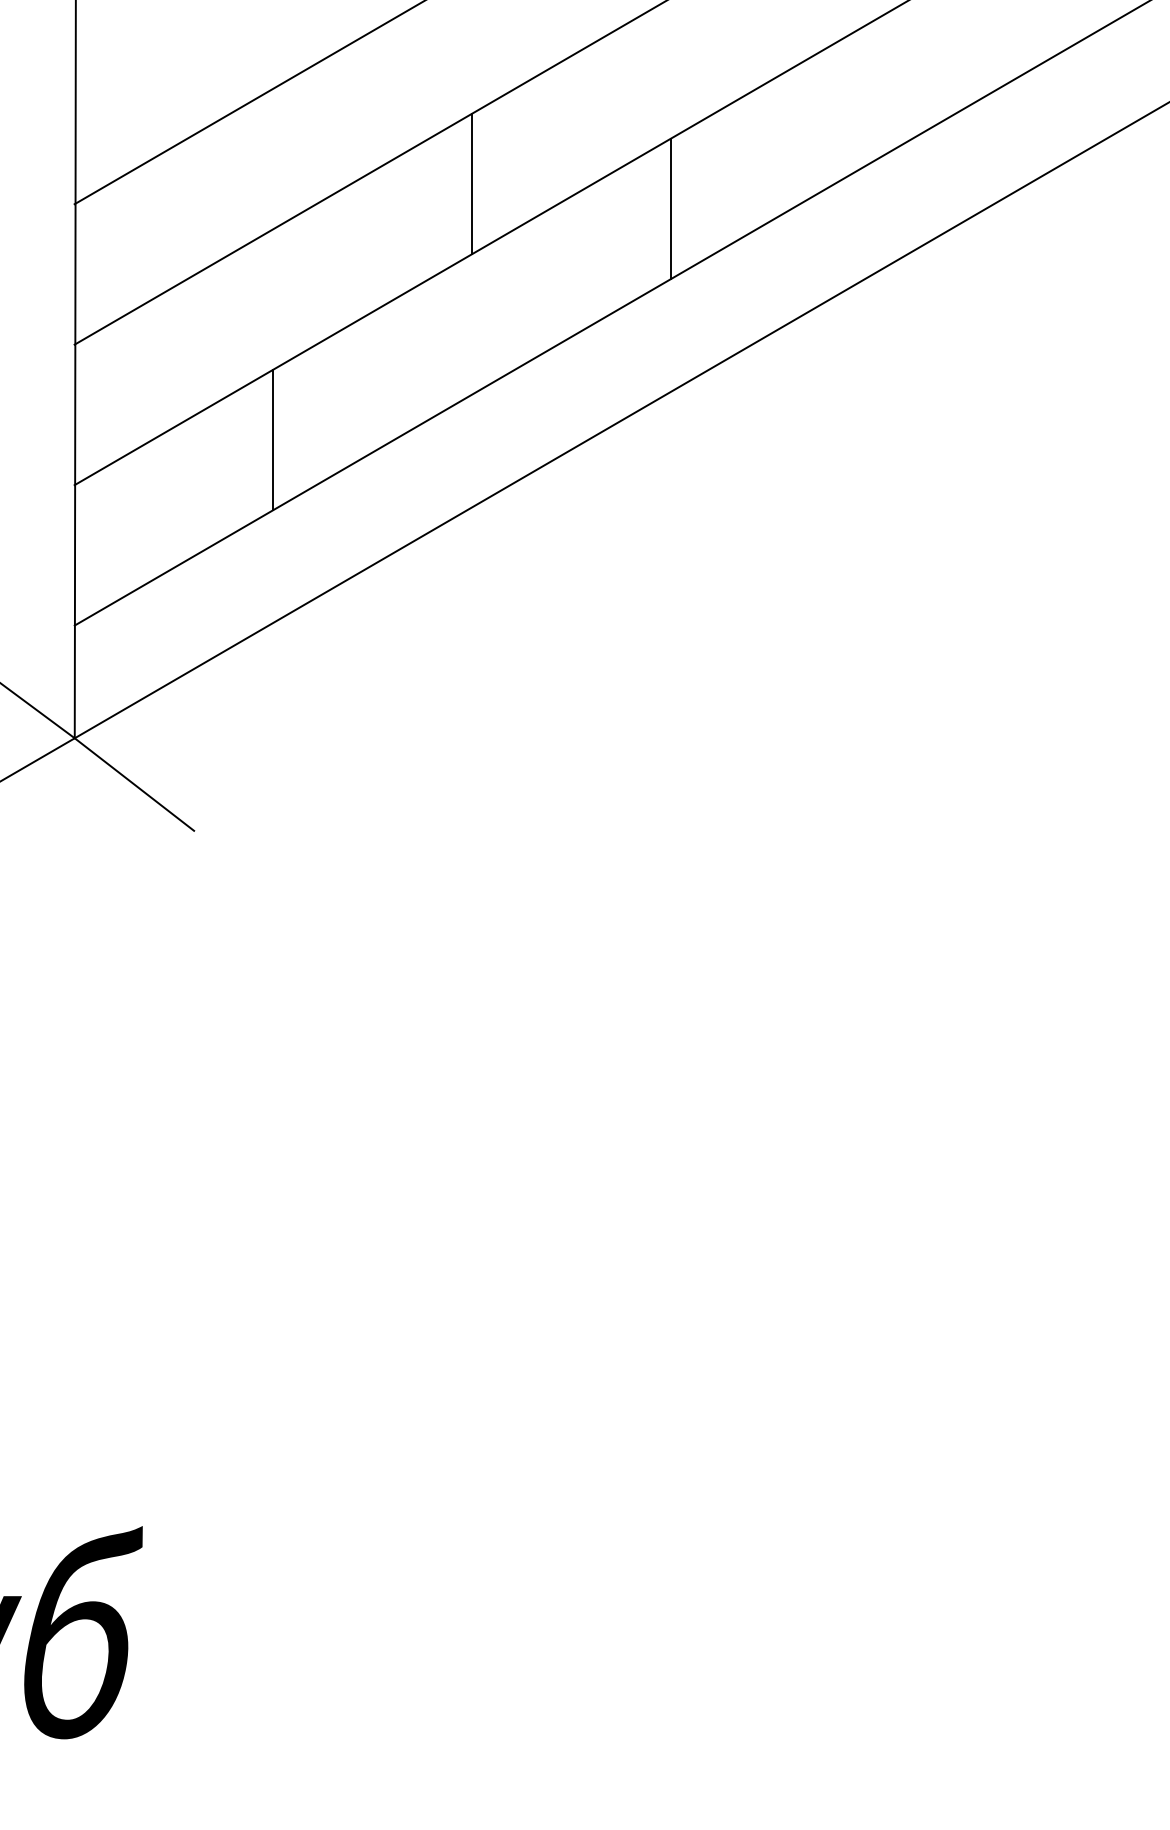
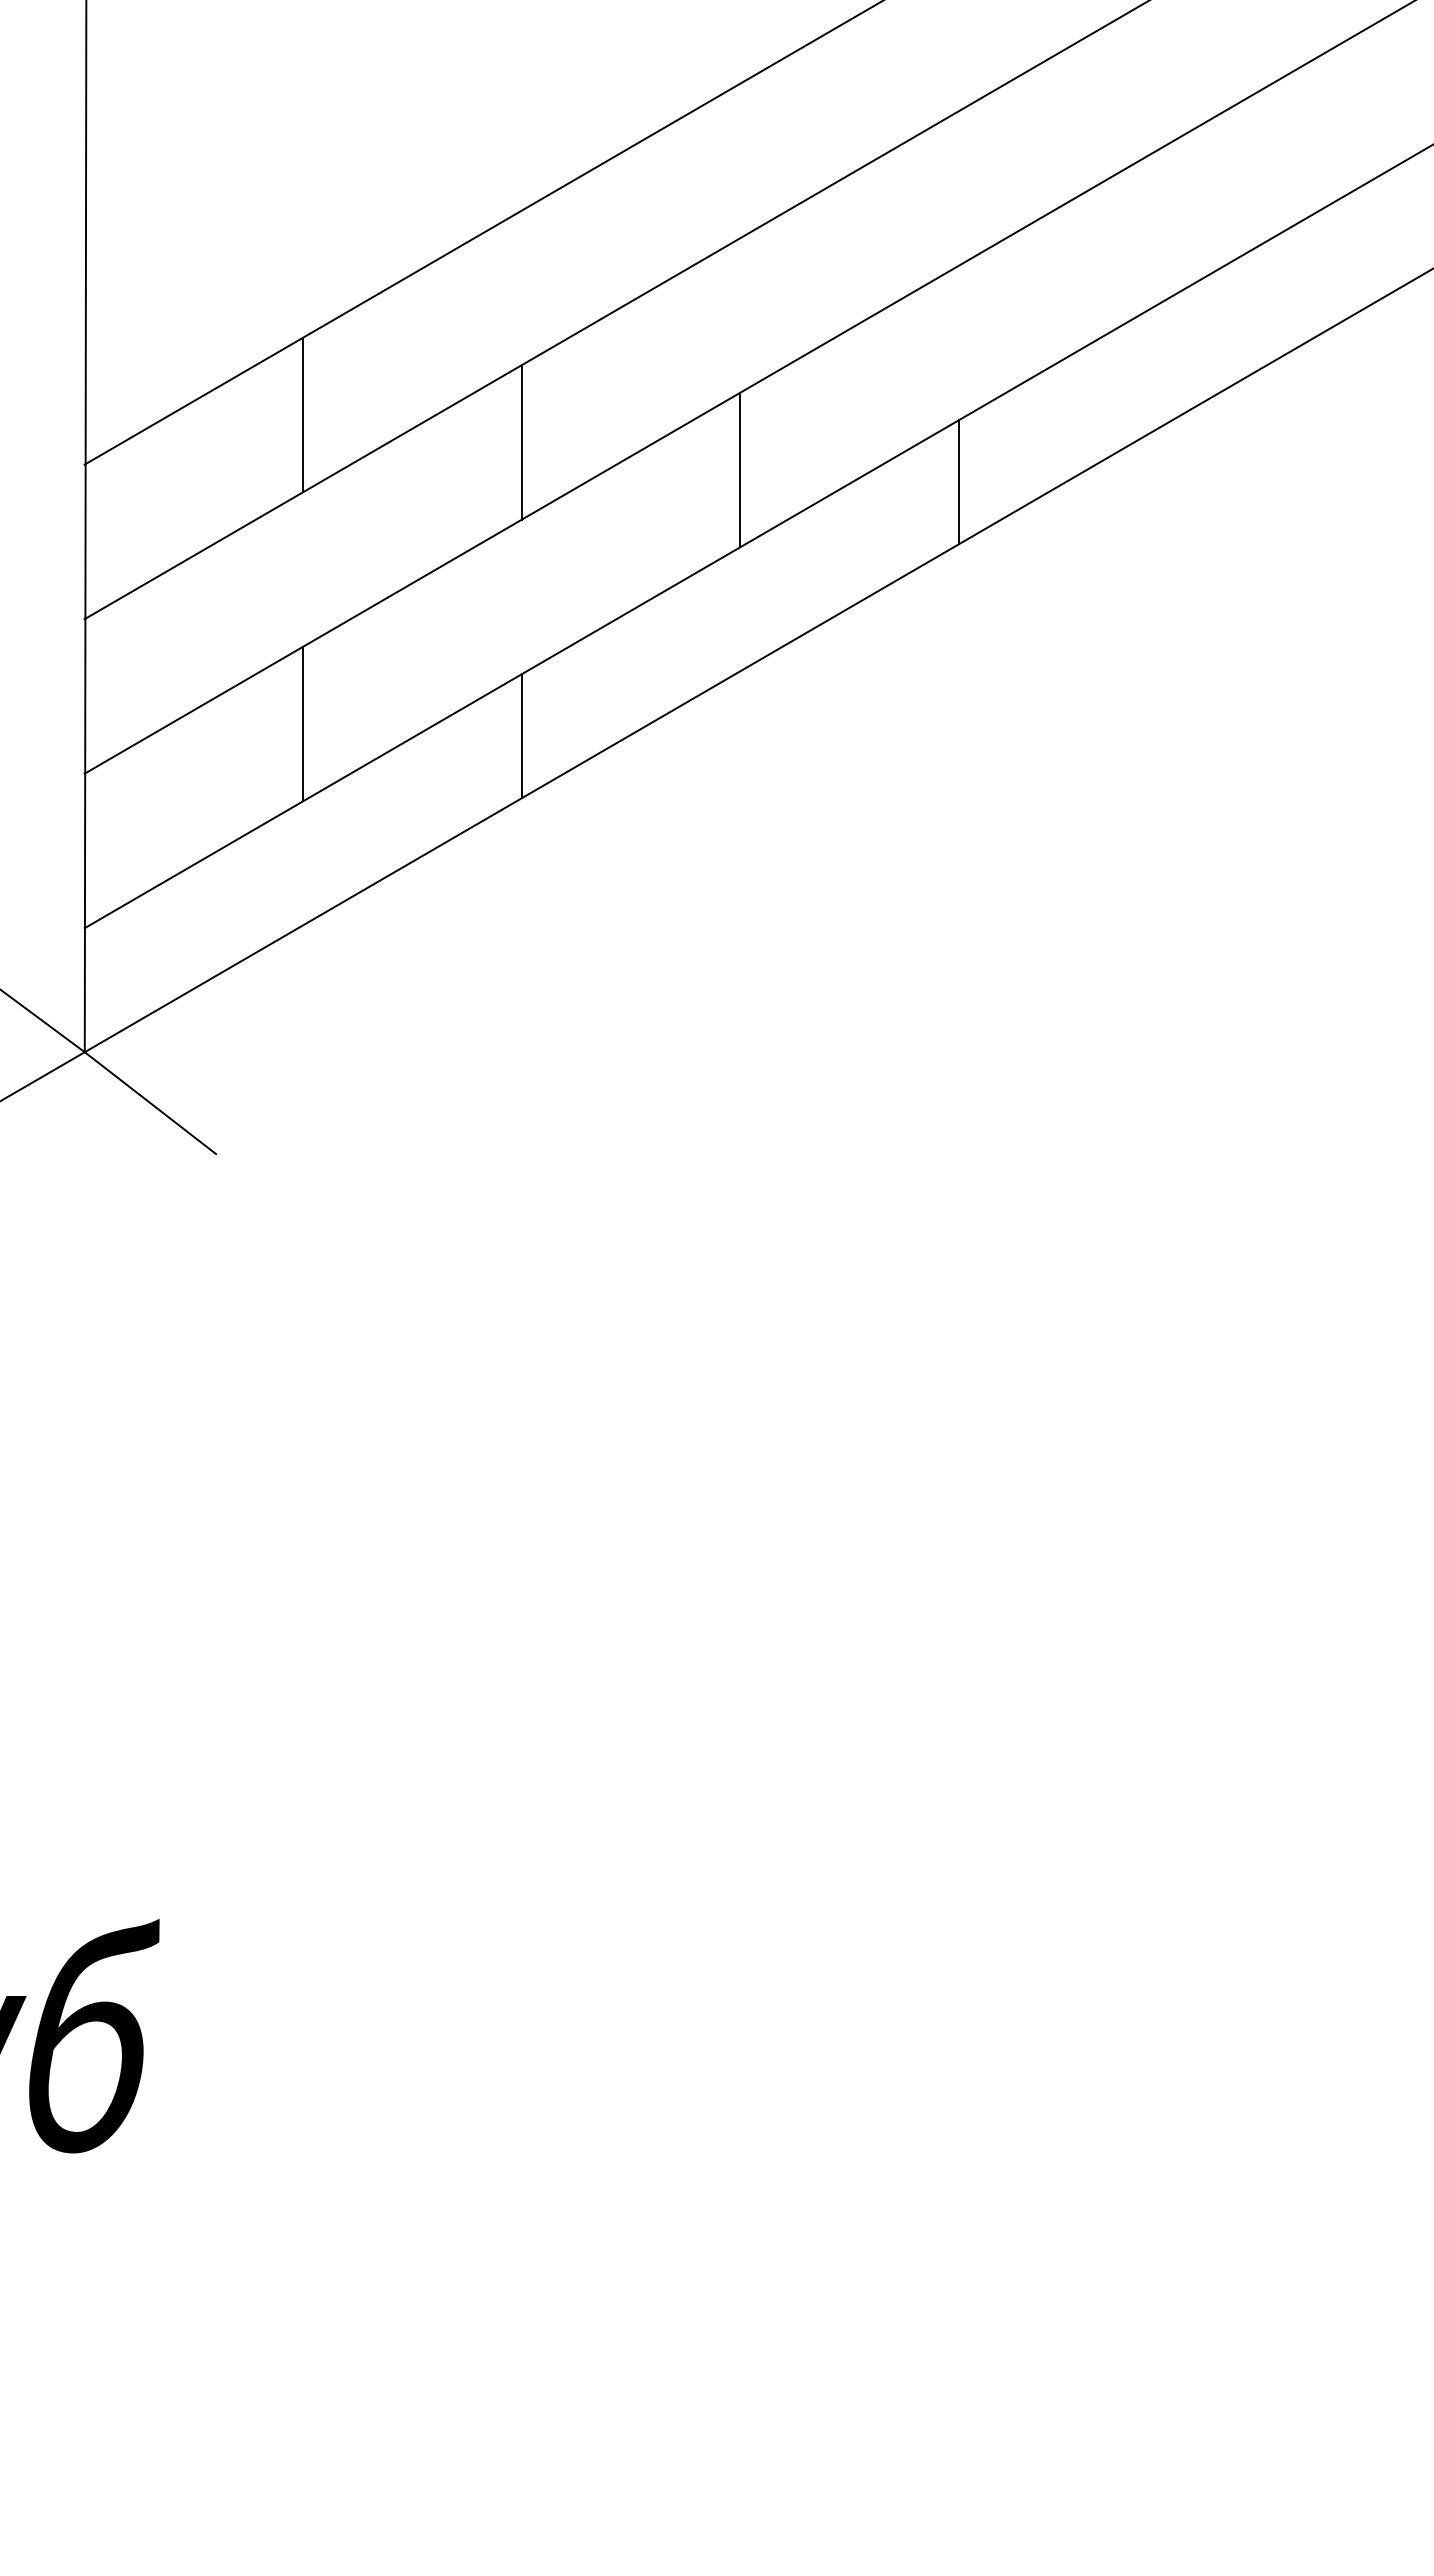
line: (273, 158) -> (303, 414), added
line: (868, 220) -> (958, 482), added
line: (471, 451) -> (521, 736), added

